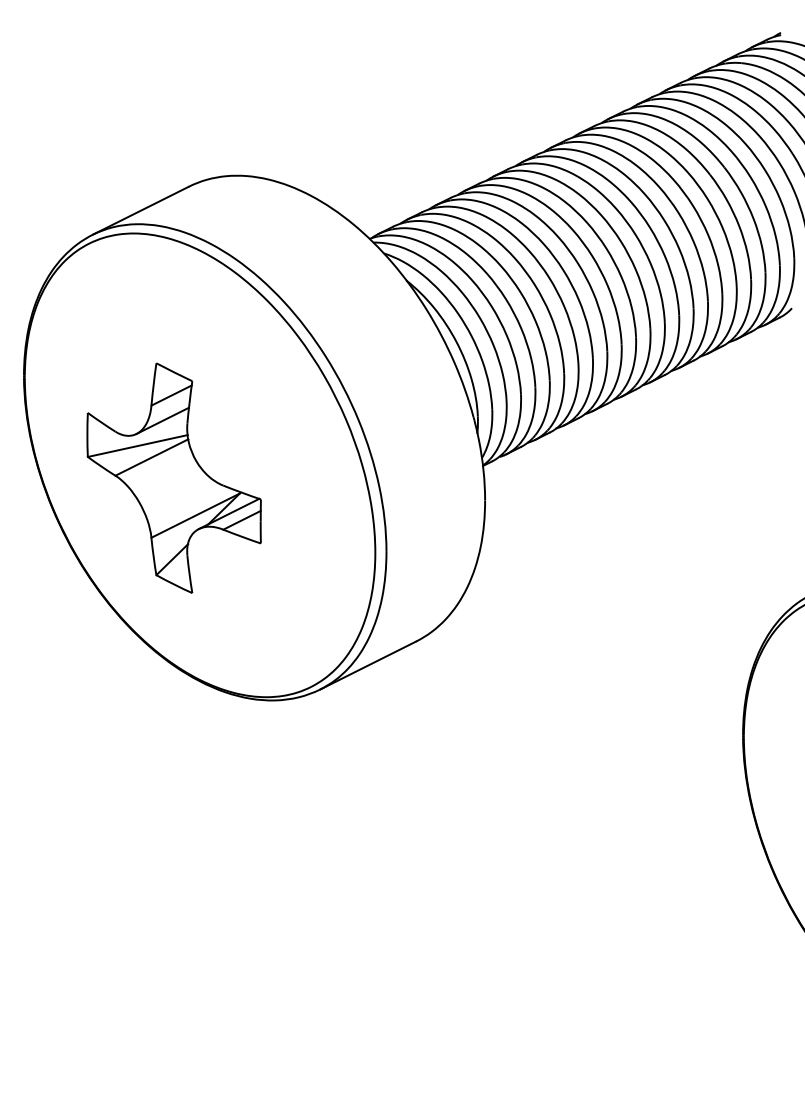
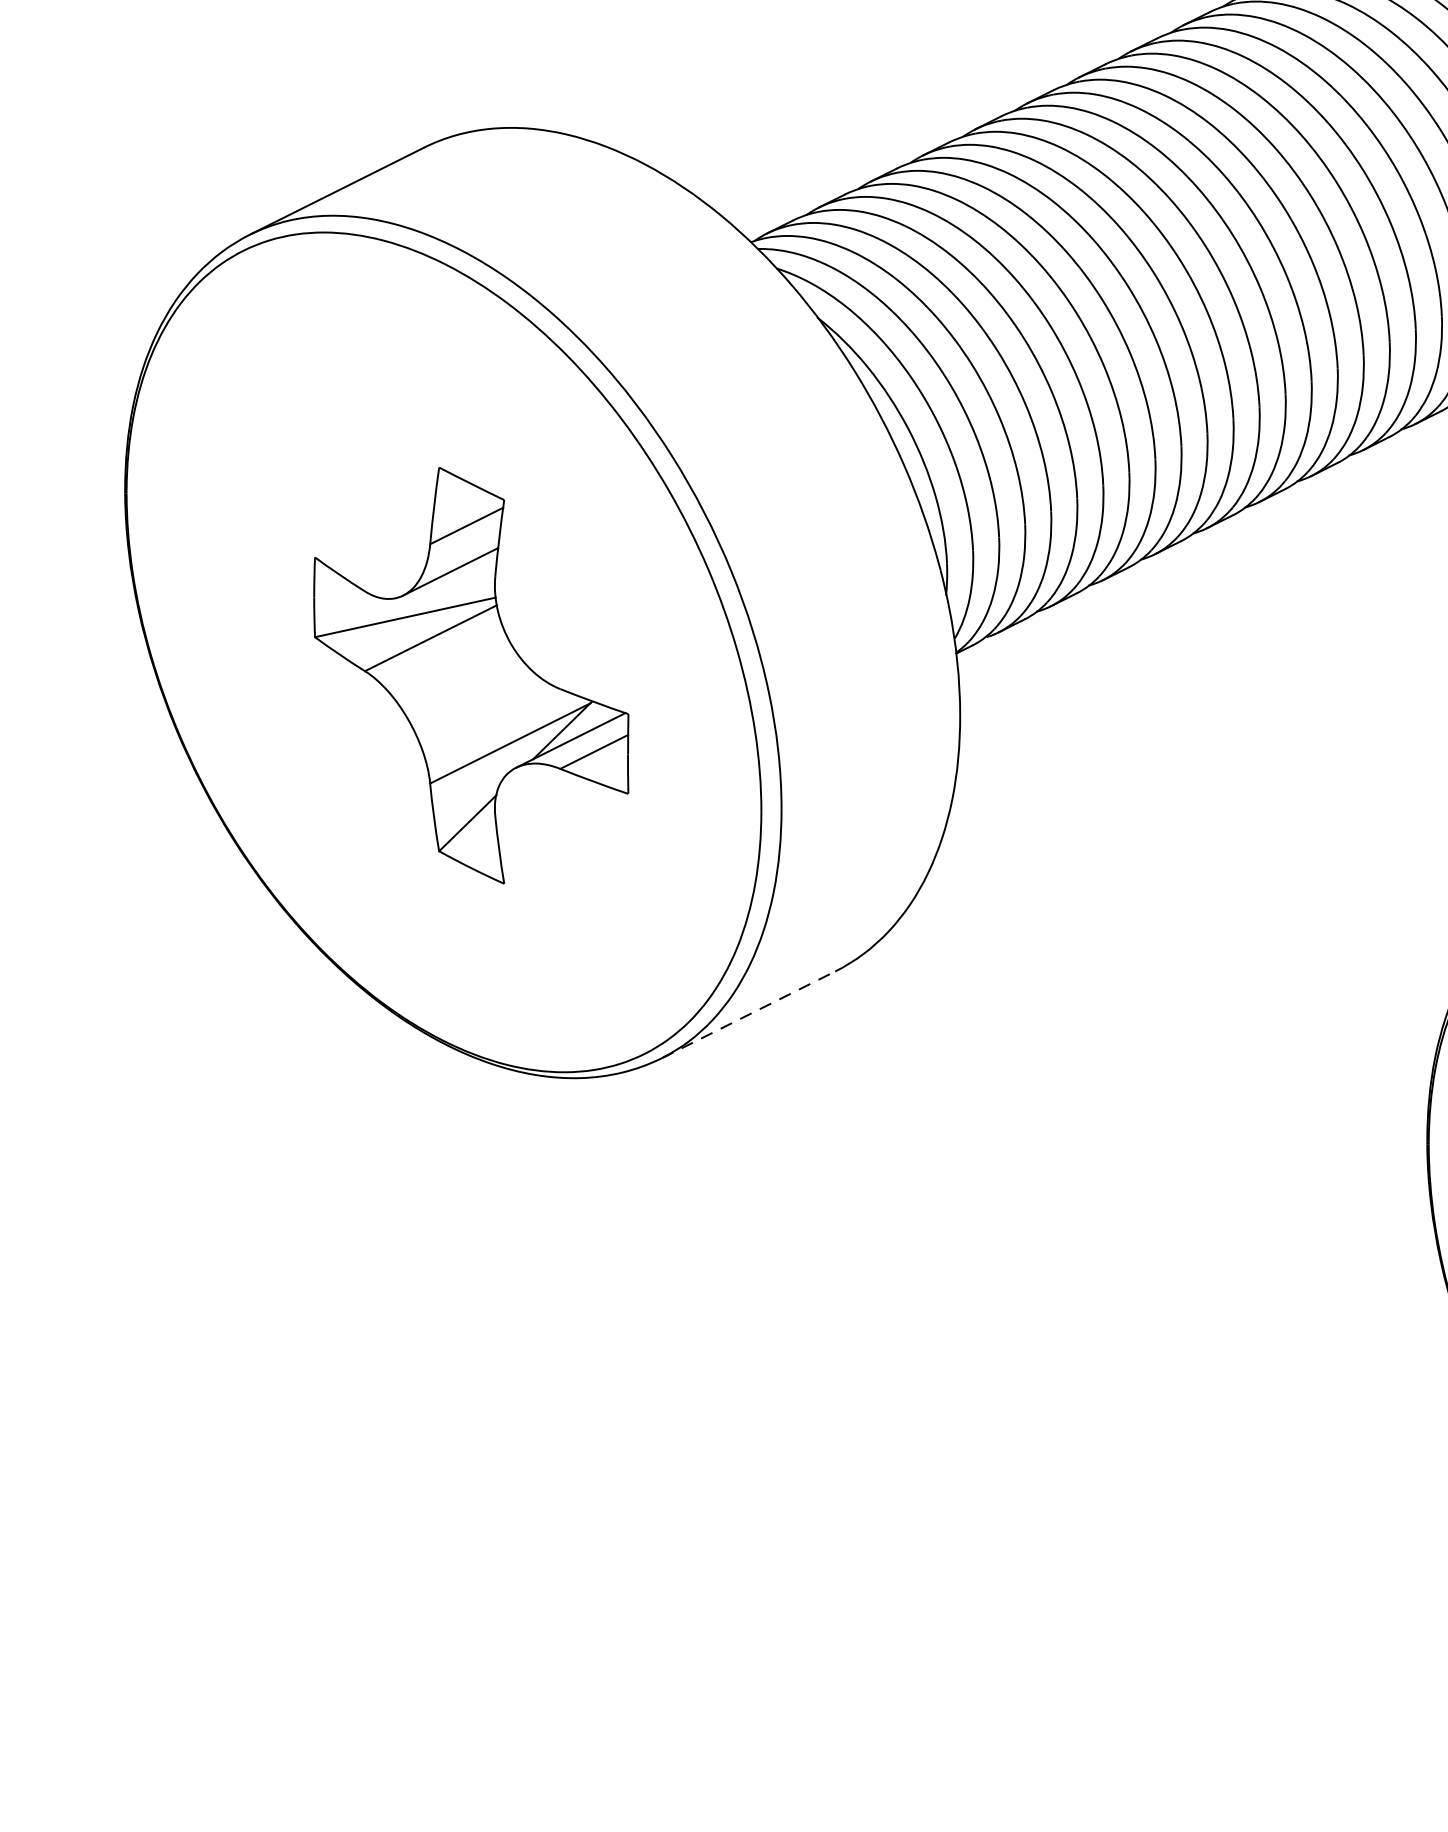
part: (173, 477) -> (470, 674), moved
line: (368, 665) -> (748, 1014), solid -> dashed

